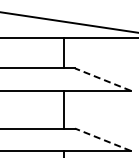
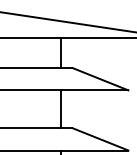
line: (102, 79) -> (99, 79), dashed -> solid
line: (102, 139) -> (99, 139), dashed -> solid

